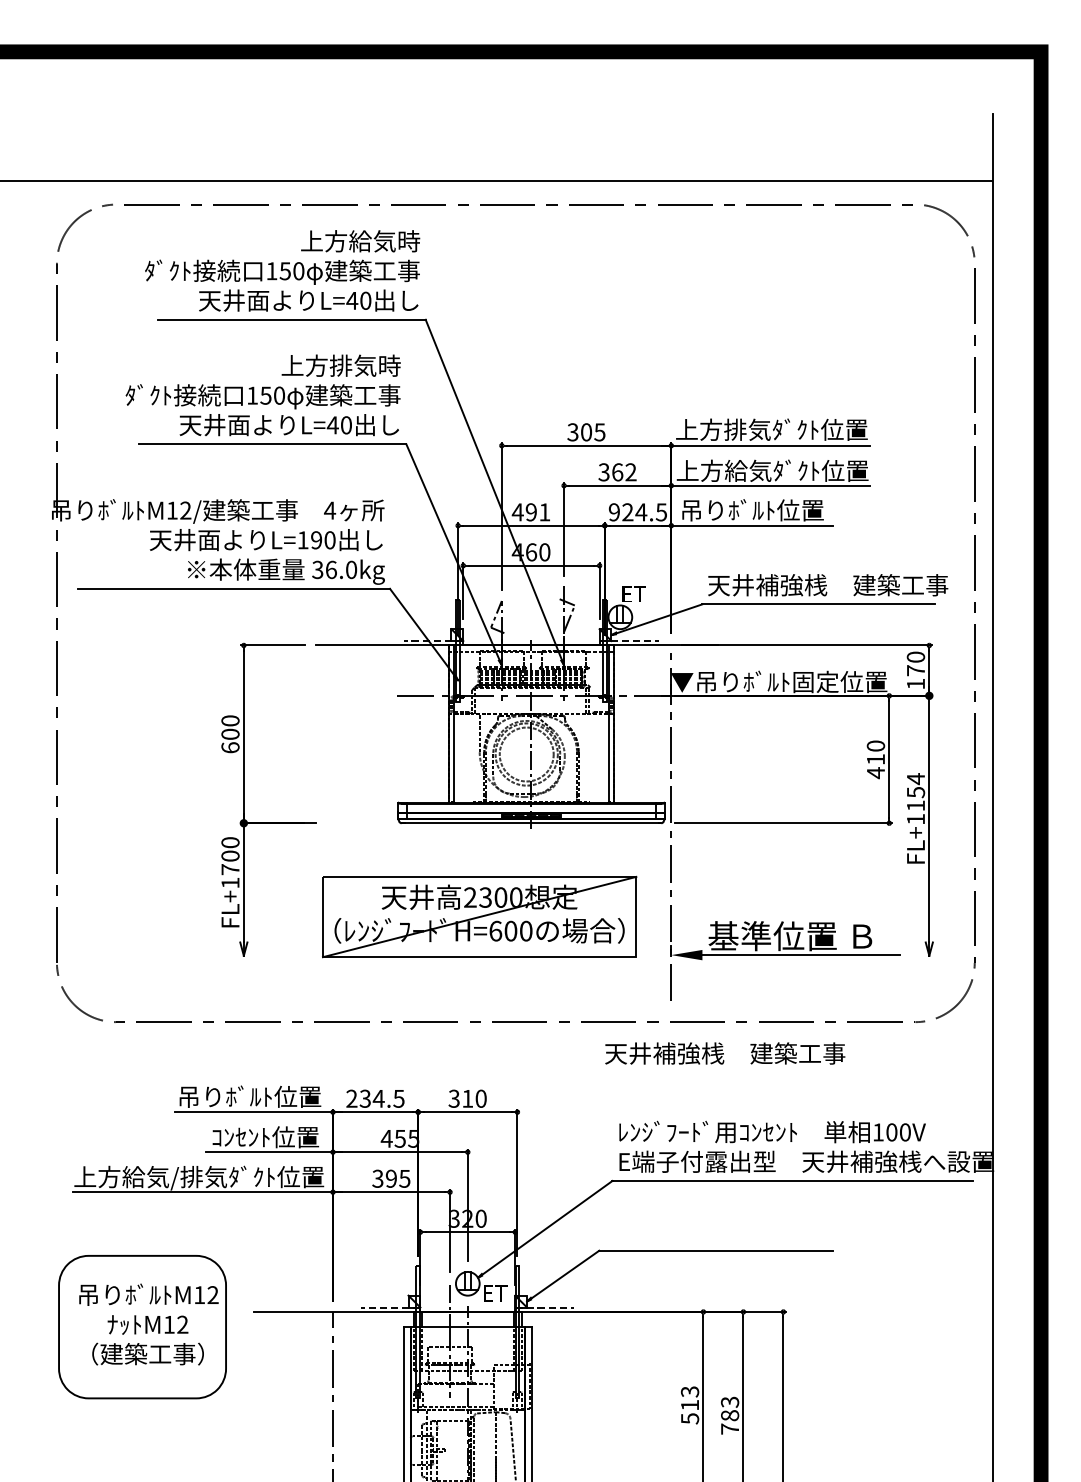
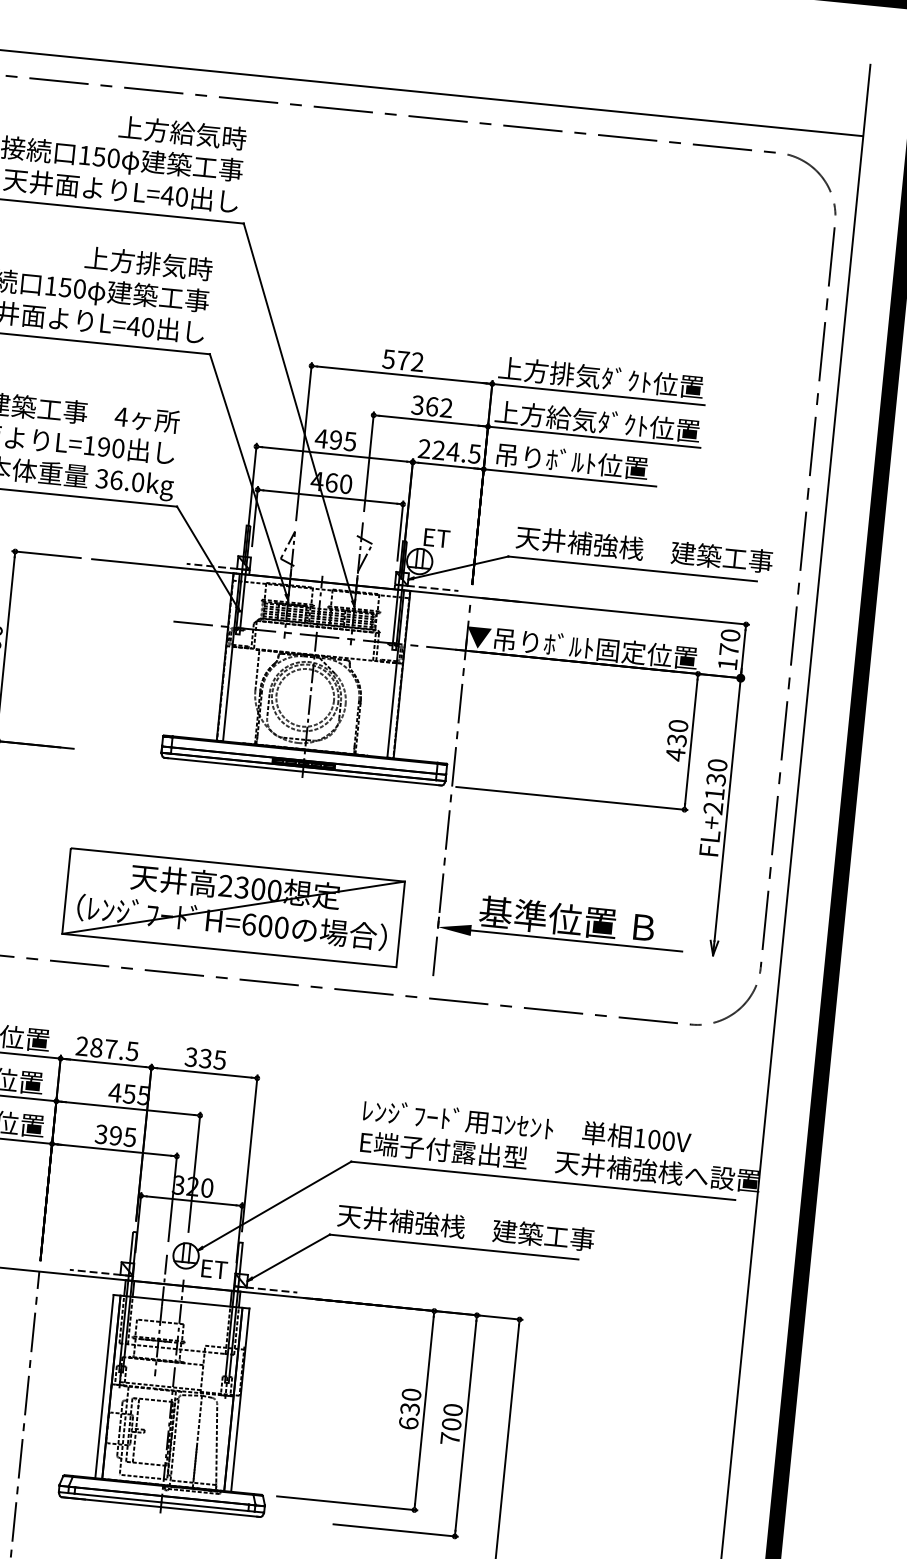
text: (586, 432) -> (403, 360), 305 -> 572
text: (544, 512) -> (349, 441), 491 -> 495
text: (613, 512) -> (423, 449), 924.5 -> 224.5
text: (875, 759) -> (676, 740), 410 -> 430
text: (915, 798) -> (715, 786), FL+1154 -> FL+2130
part: (479, 916) -> (233, 907), moved
text: (725, 1053) -> (466, 1227), moved
text: (371, 1098) -> (103, 1048), 234.5 -> 287.5
text: (474, 1098) -> (212, 1059), 310 -> 335
text: (689, 1405) -> (409, 1409), 513 -> 630
text: (730, 1408) -> (452, 1416), 783 -> 700

